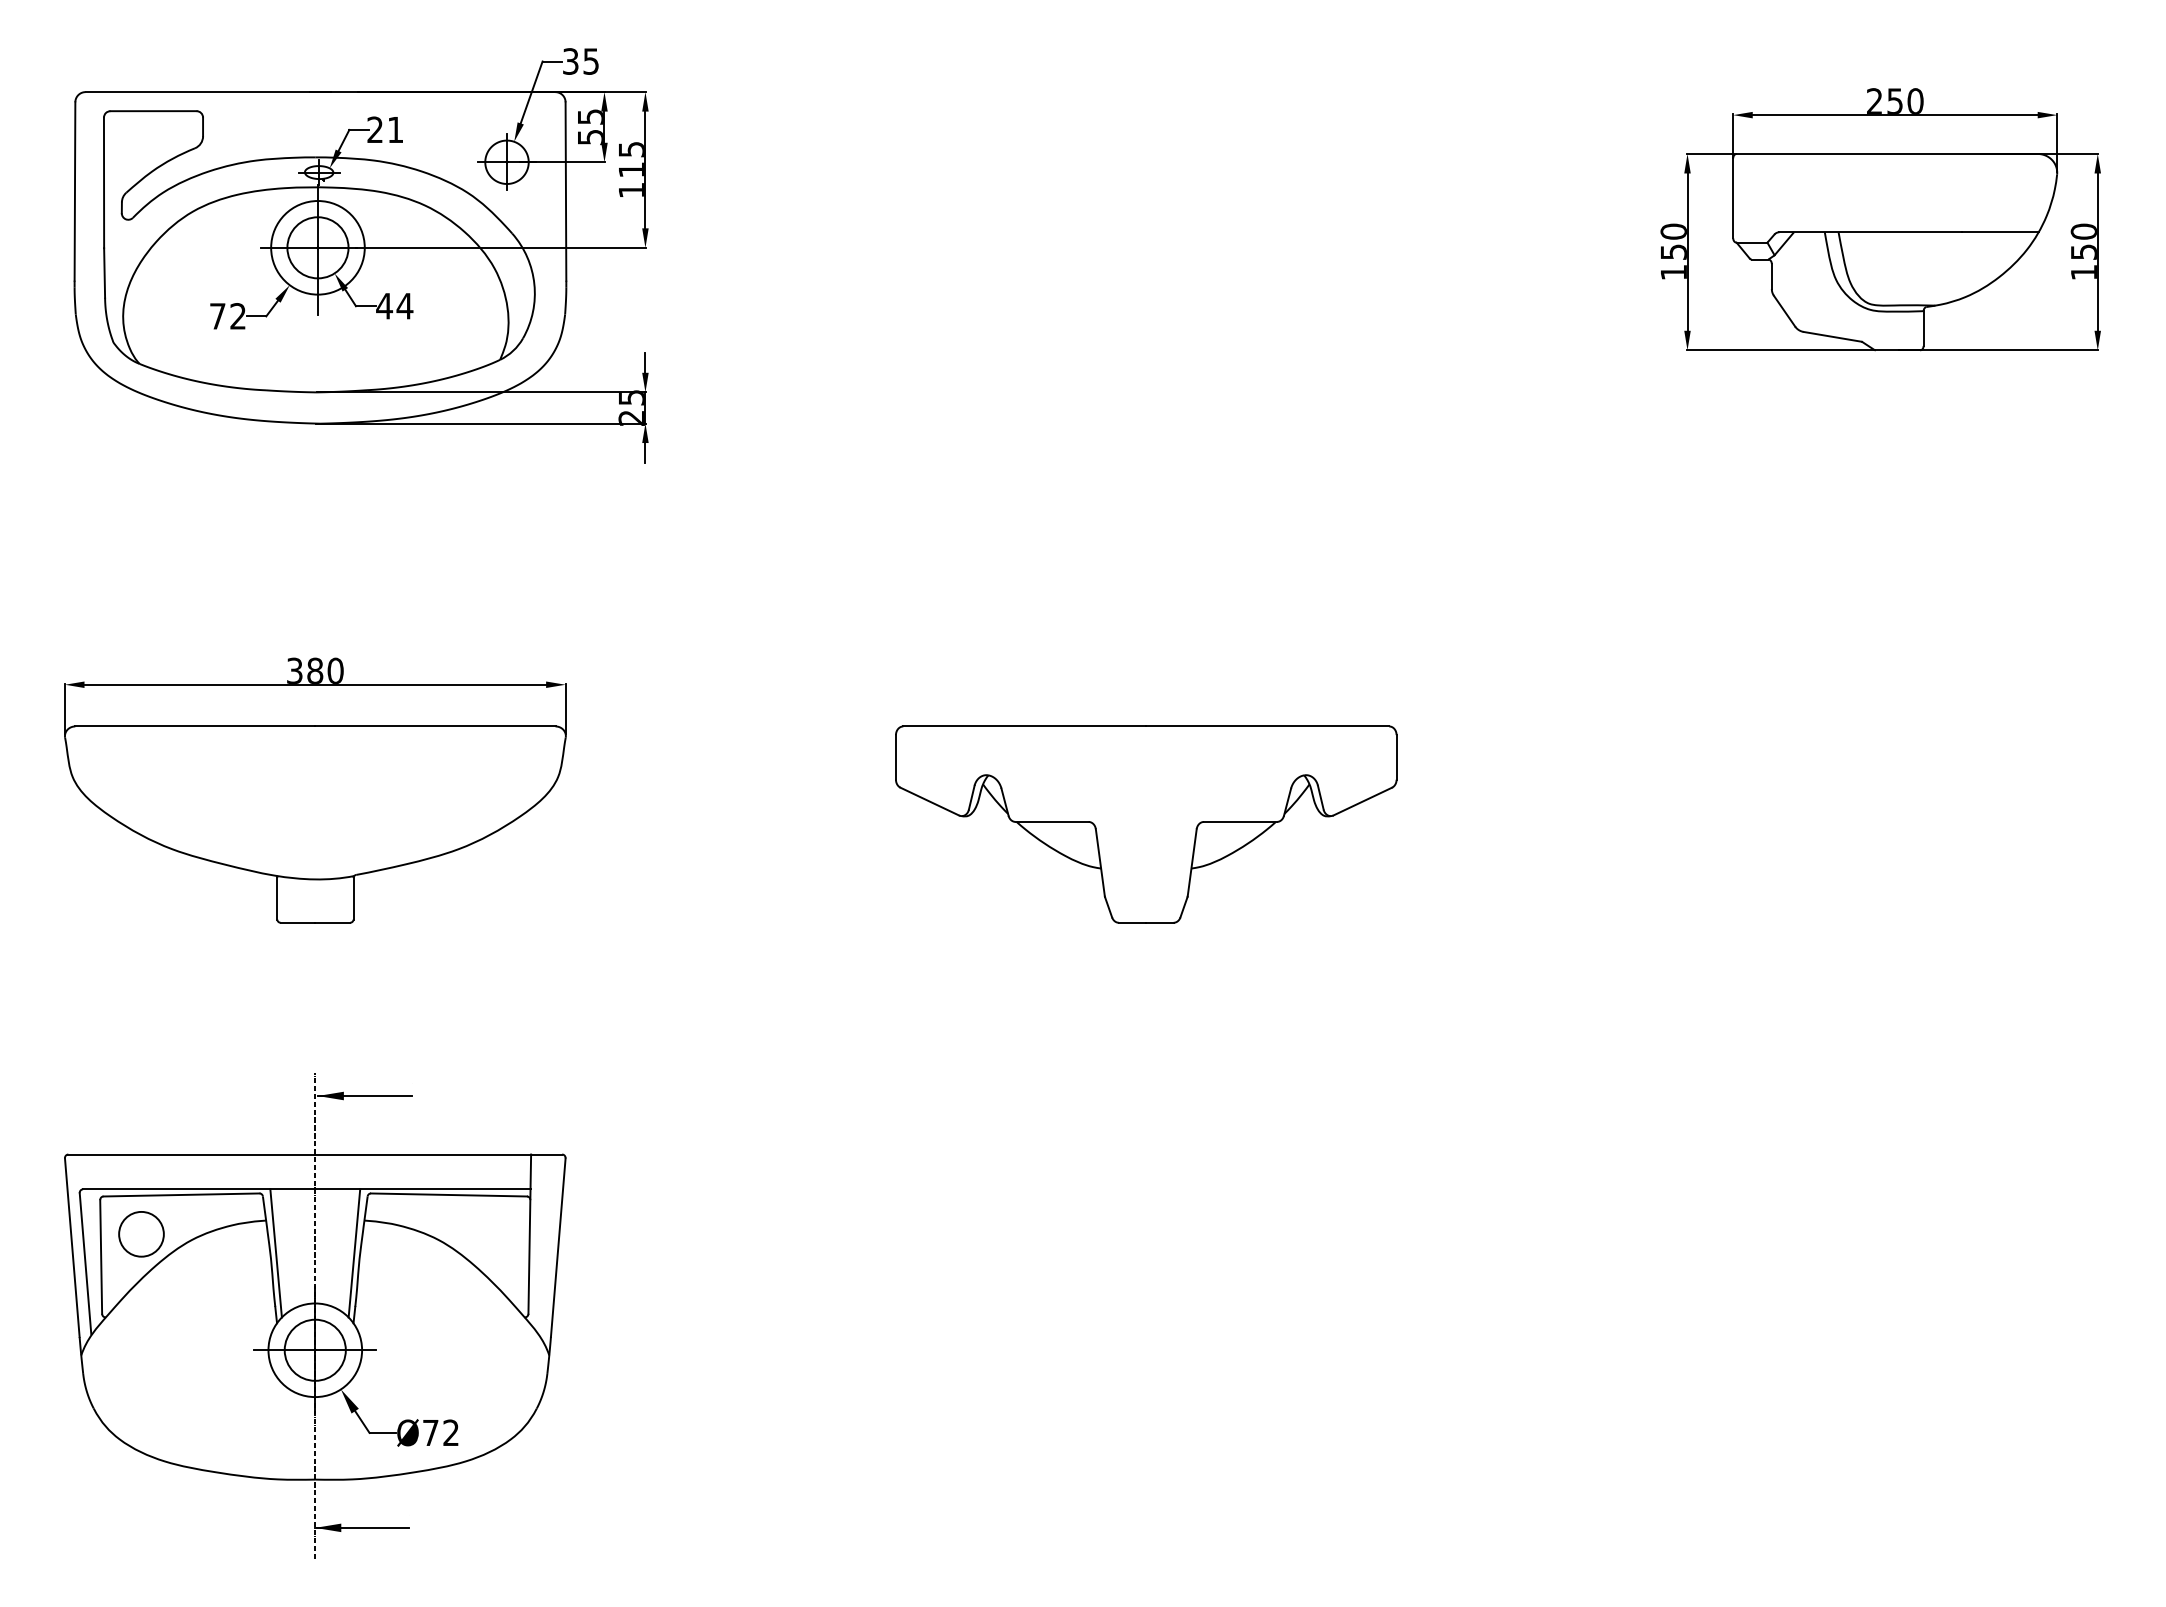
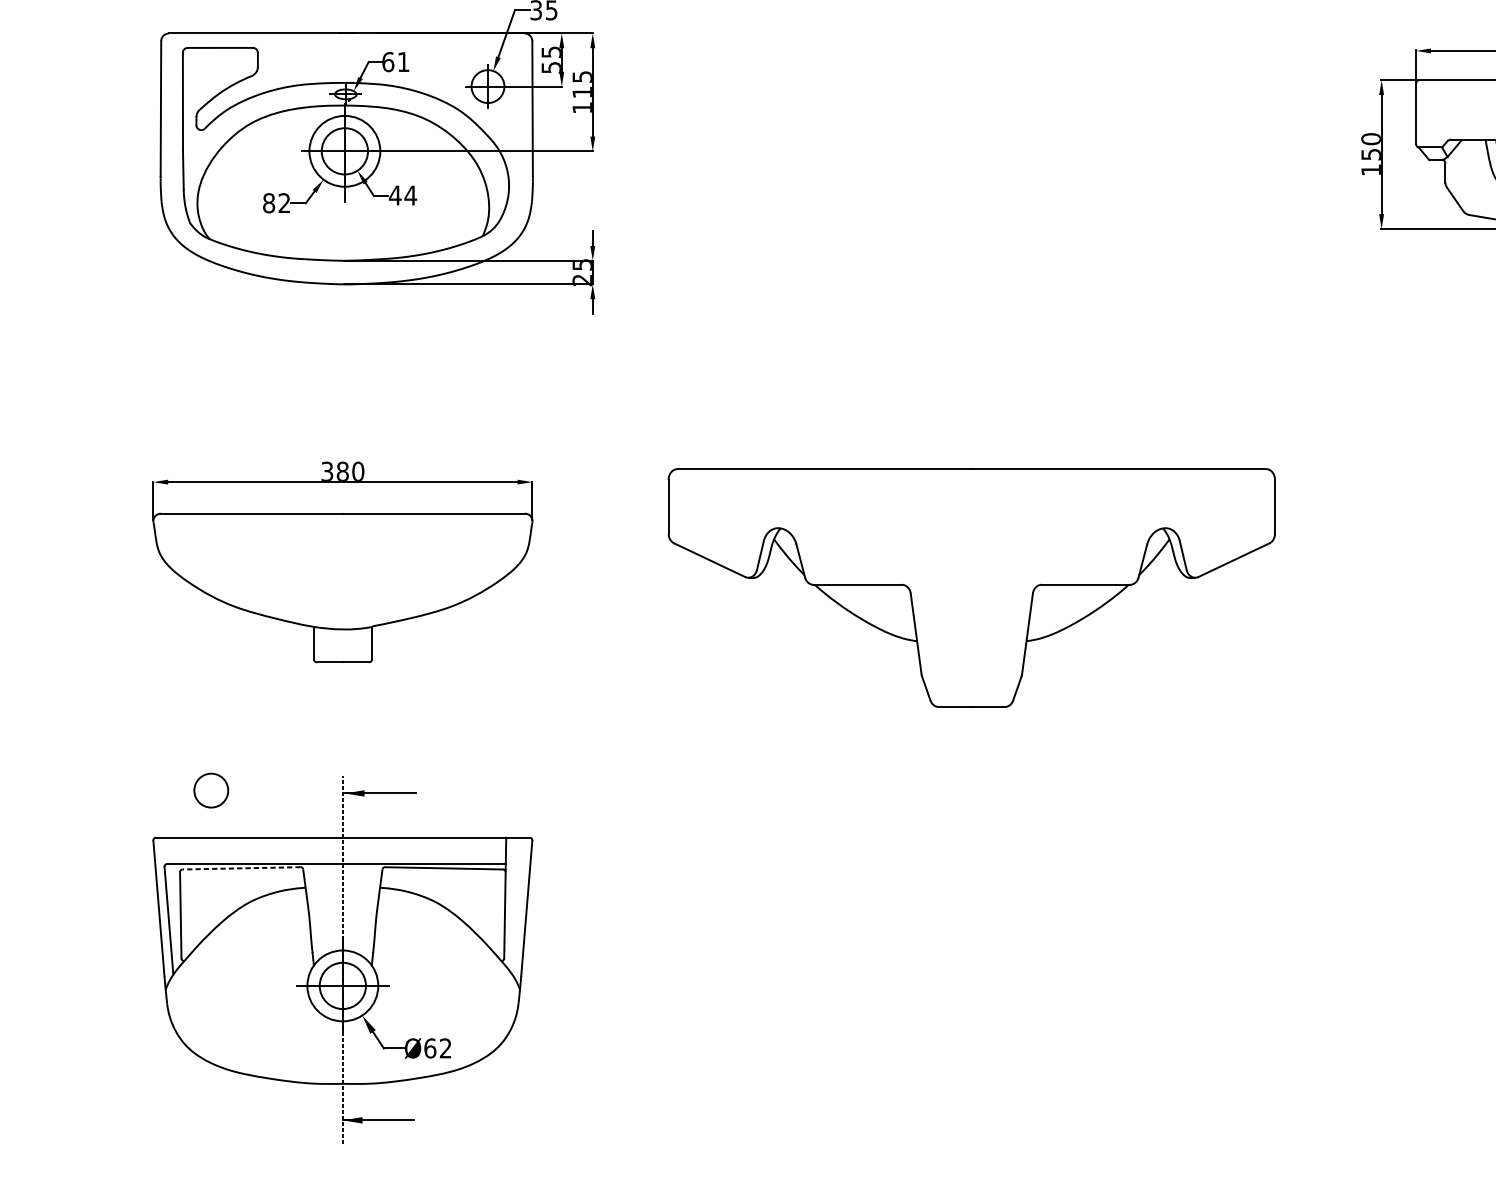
text: (375, 129) -> (388, 61), 21 -> 61
text: (217, 316) -> (268, 203), 72 -> 82
part: (1146, 824) -> (972, 587), size x1.6
line: (181, 1194) -> (241, 867), solid -> dashed
circle: (141, 1234) -> (211, 790), moved
line: (275, 1253) -> (312, 912), removed
line: (354, 1253) -> (372, 912), removed
text: (430, 1432) -> (430, 1048), Ø72 -> Ø62

